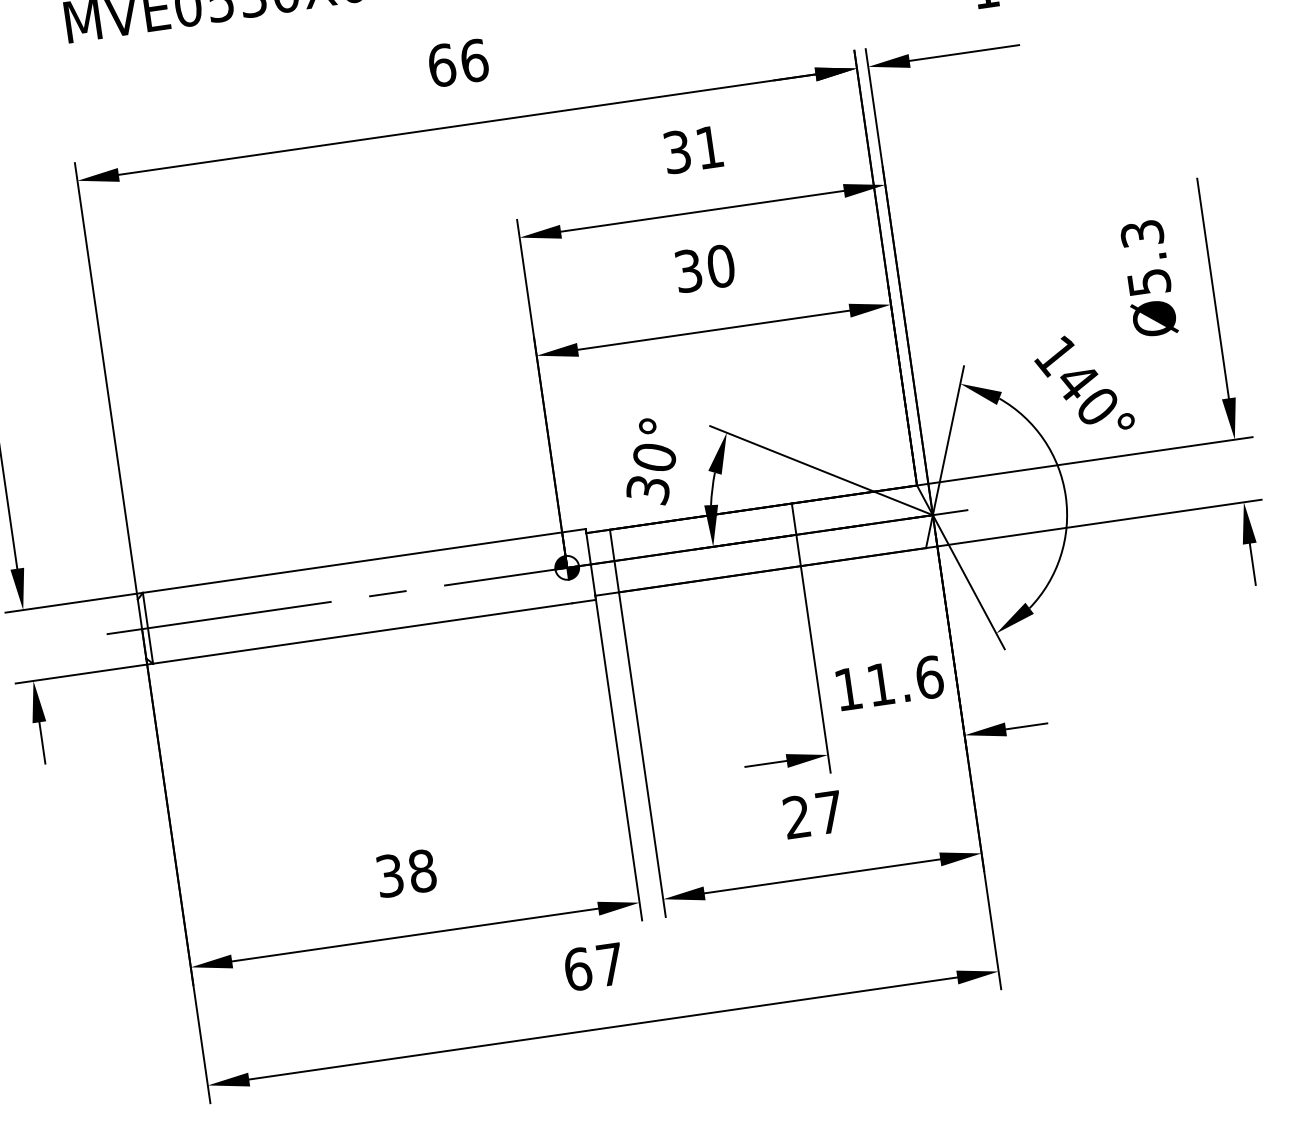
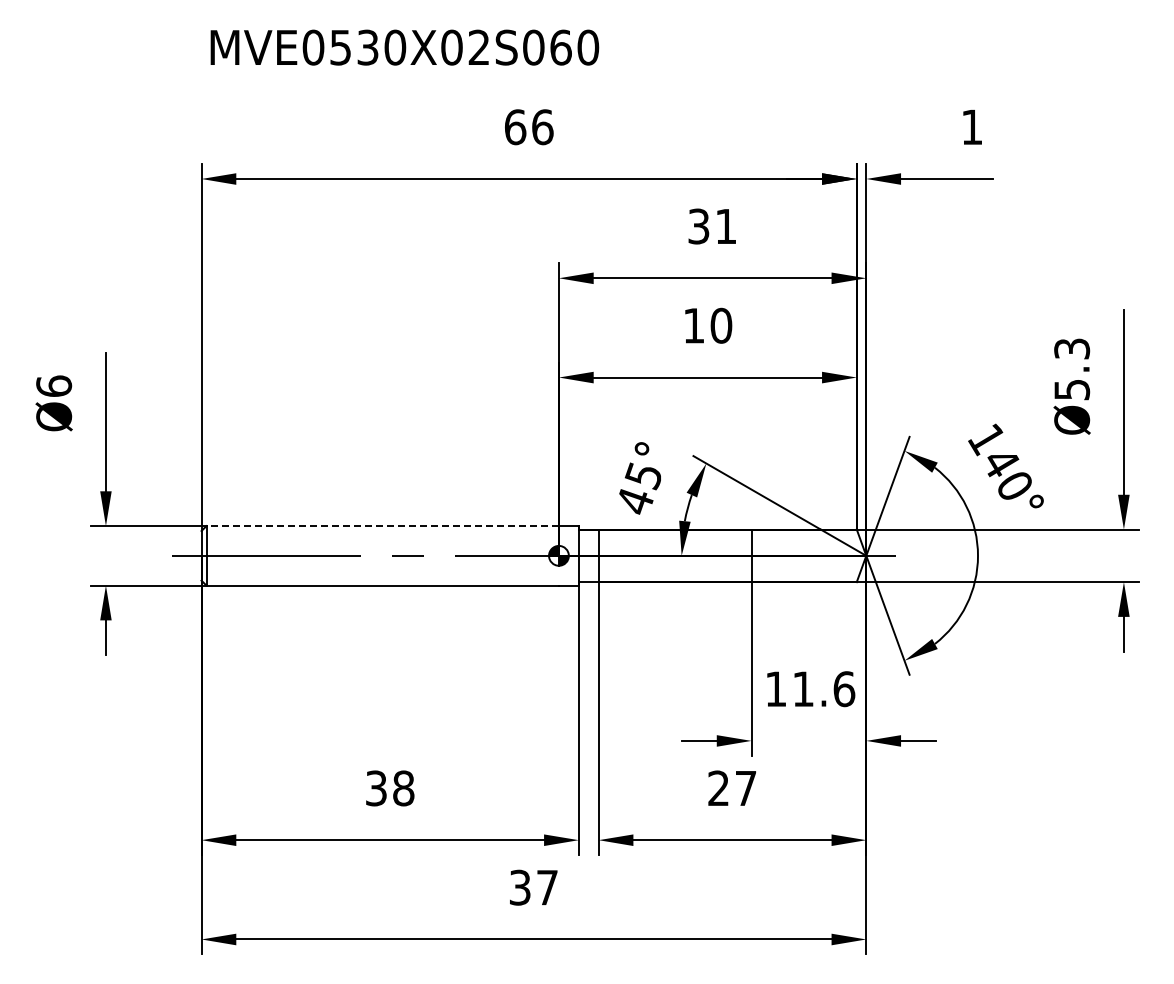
text: (687, 270) -> (693, 325), 30 -> 10
text: (650, 474) -> (638, 488), 30° -> 45°
line: (352, 563) -> (382, 526), solid -> dashed
text: (578, 968) -> (520, 887), 67 -> 37

